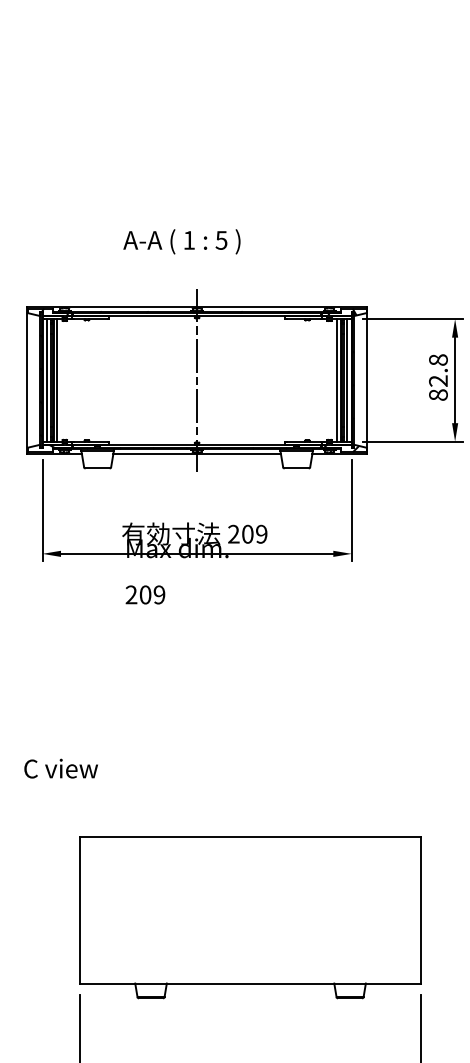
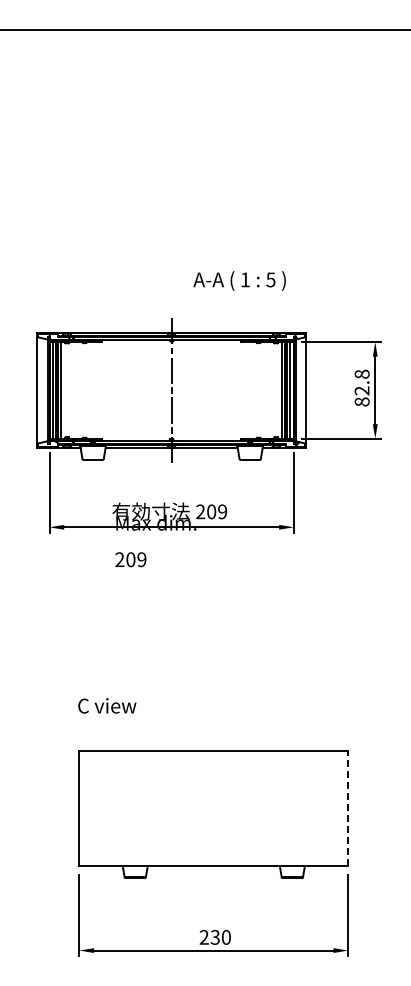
text: (181, 241) -> (239, 280), moved
text: (61, 768) -> (107, 705), moved
line: (421, 910) -> (348, 808), solid -> dashed

